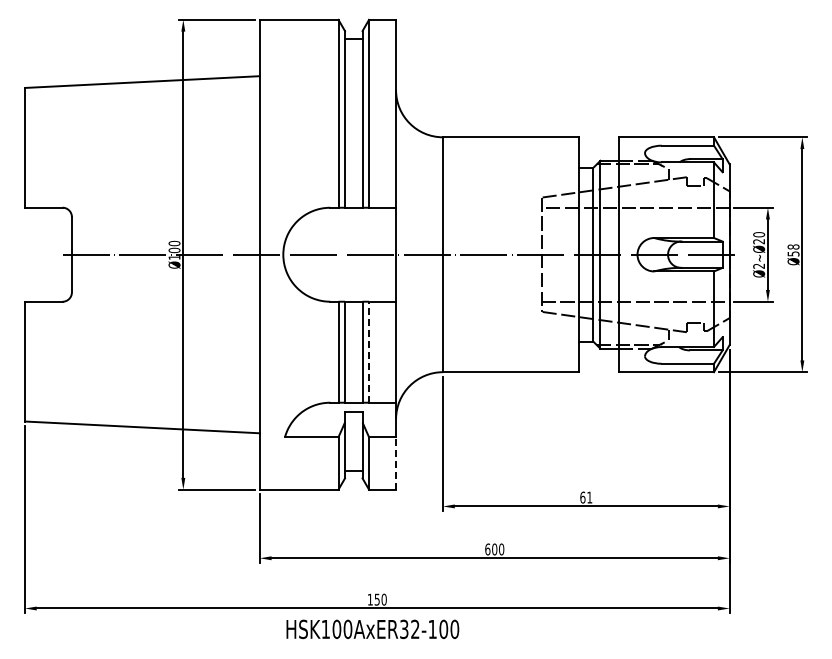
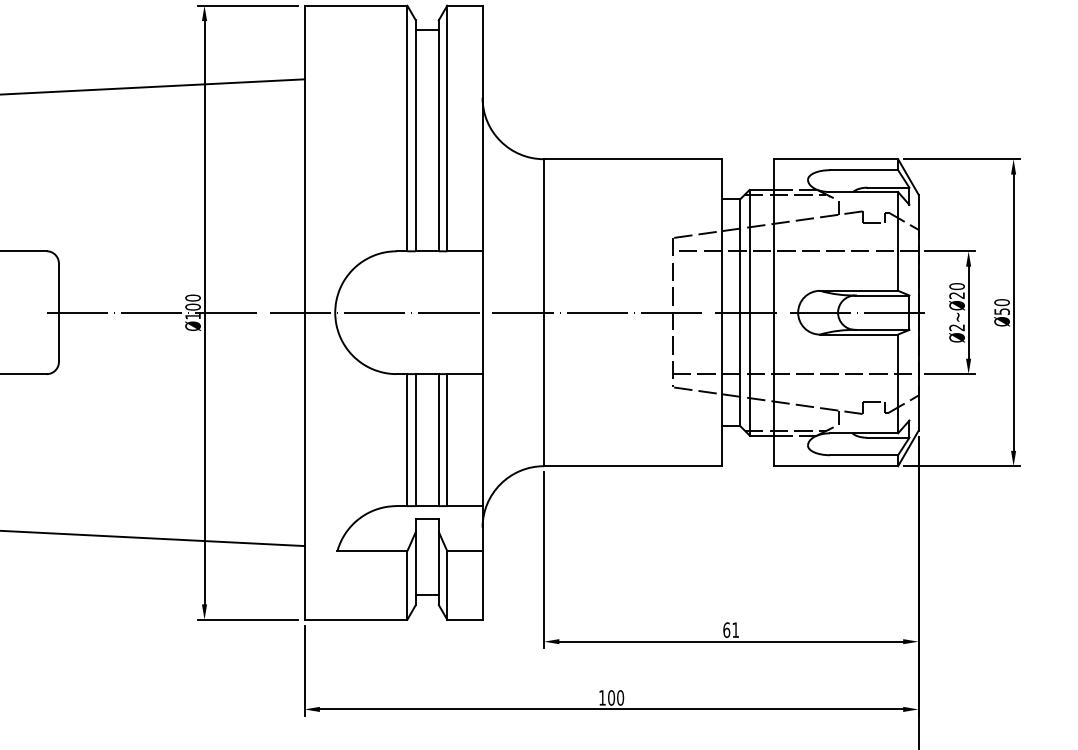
text: (793, 246) -> (1002, 301), 58 -> 50
line: (369, 351) -> (447, 439), dashed -> solid
line: (396, 462) -> (483, 584), dashed -> solid
text: (487, 549) -> (602, 697), 600 -> 100

